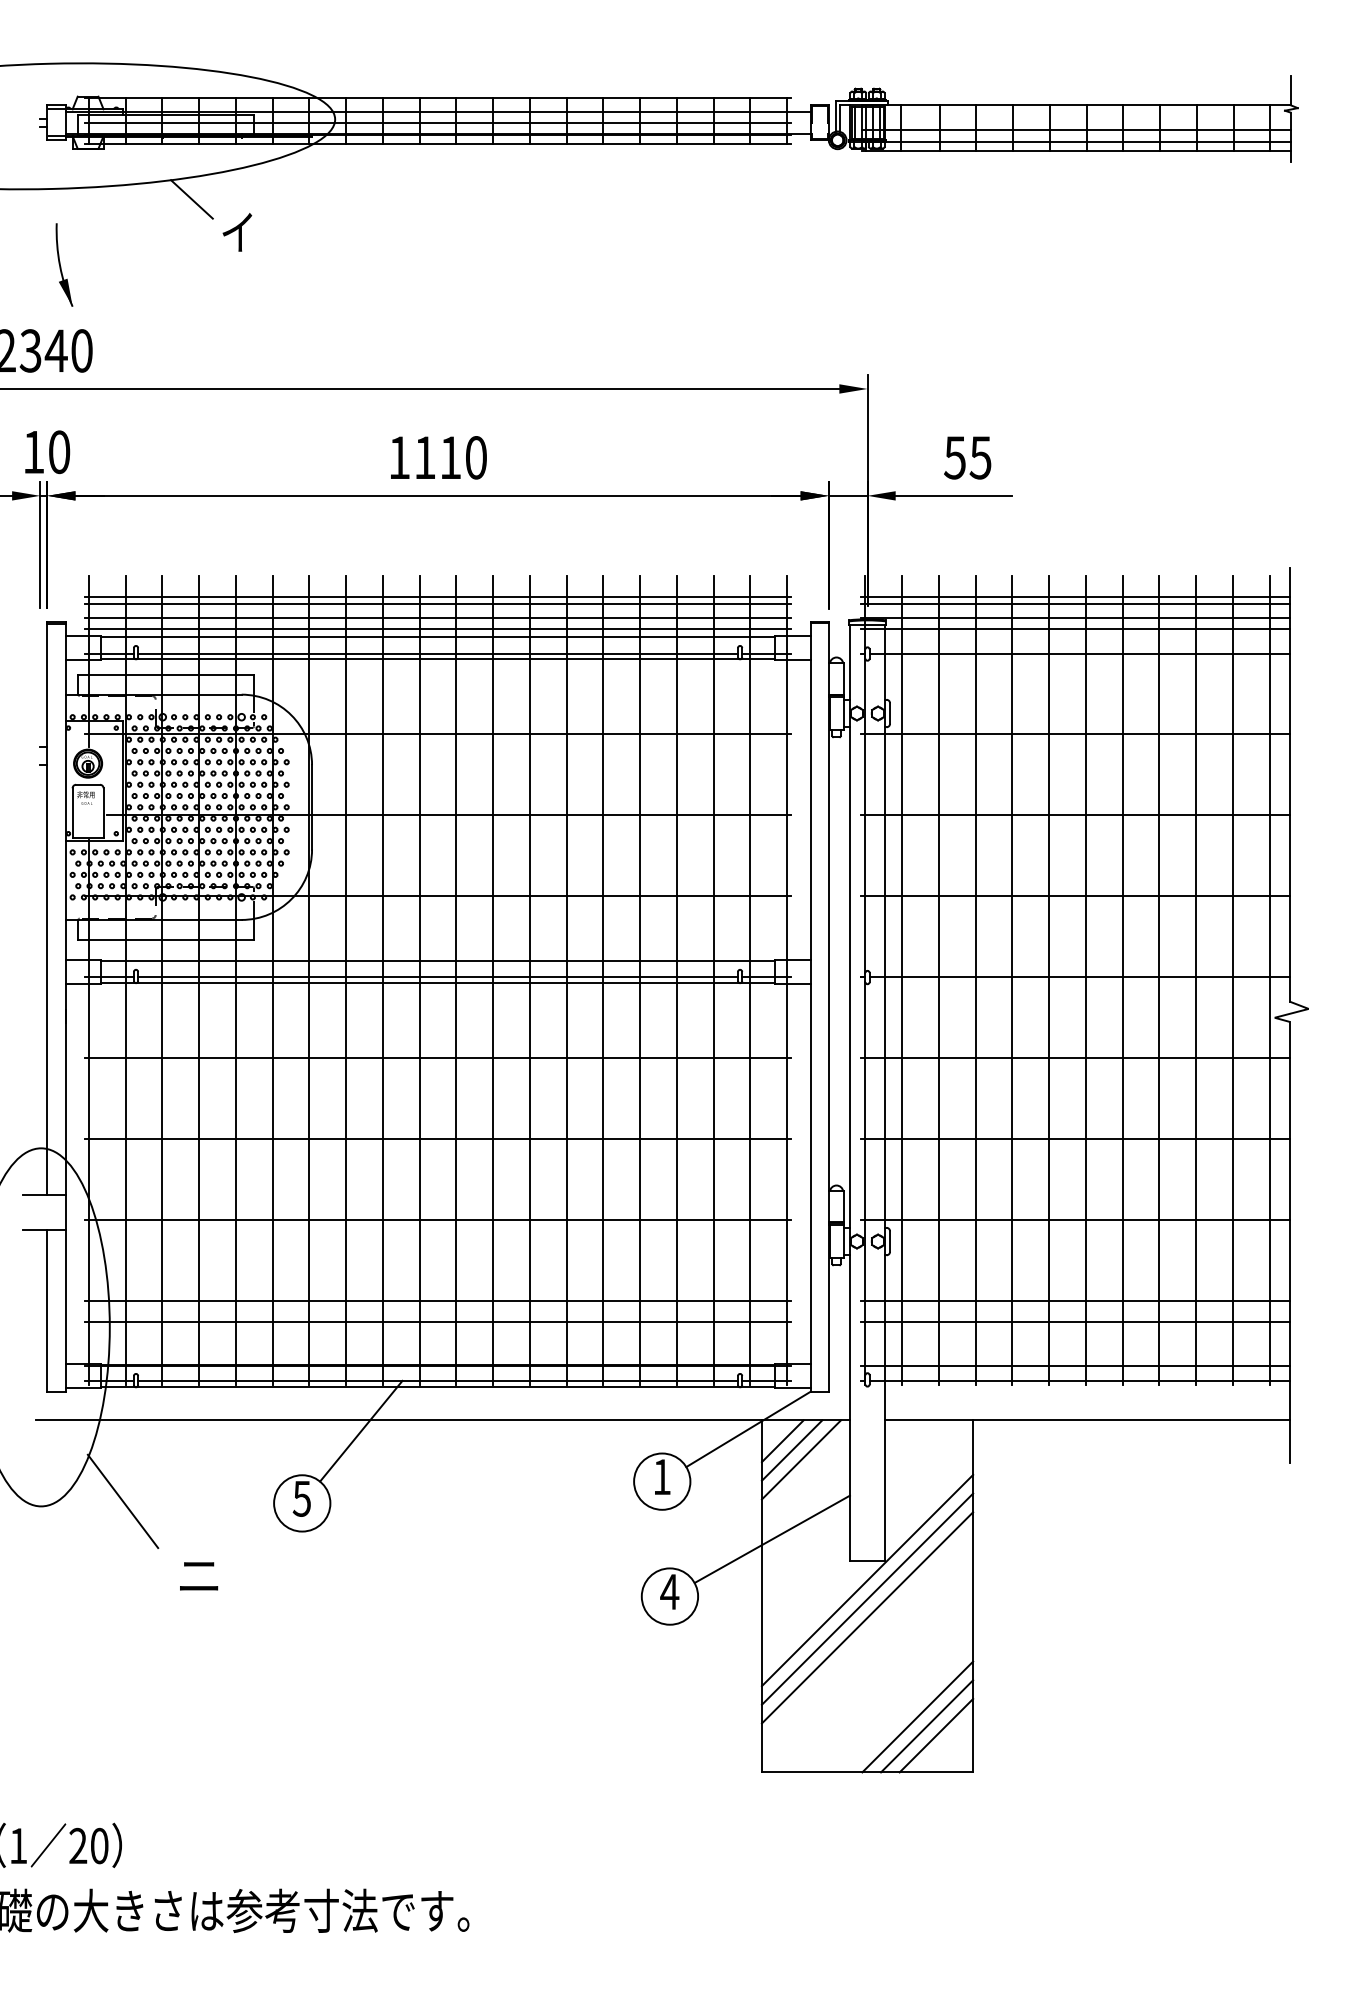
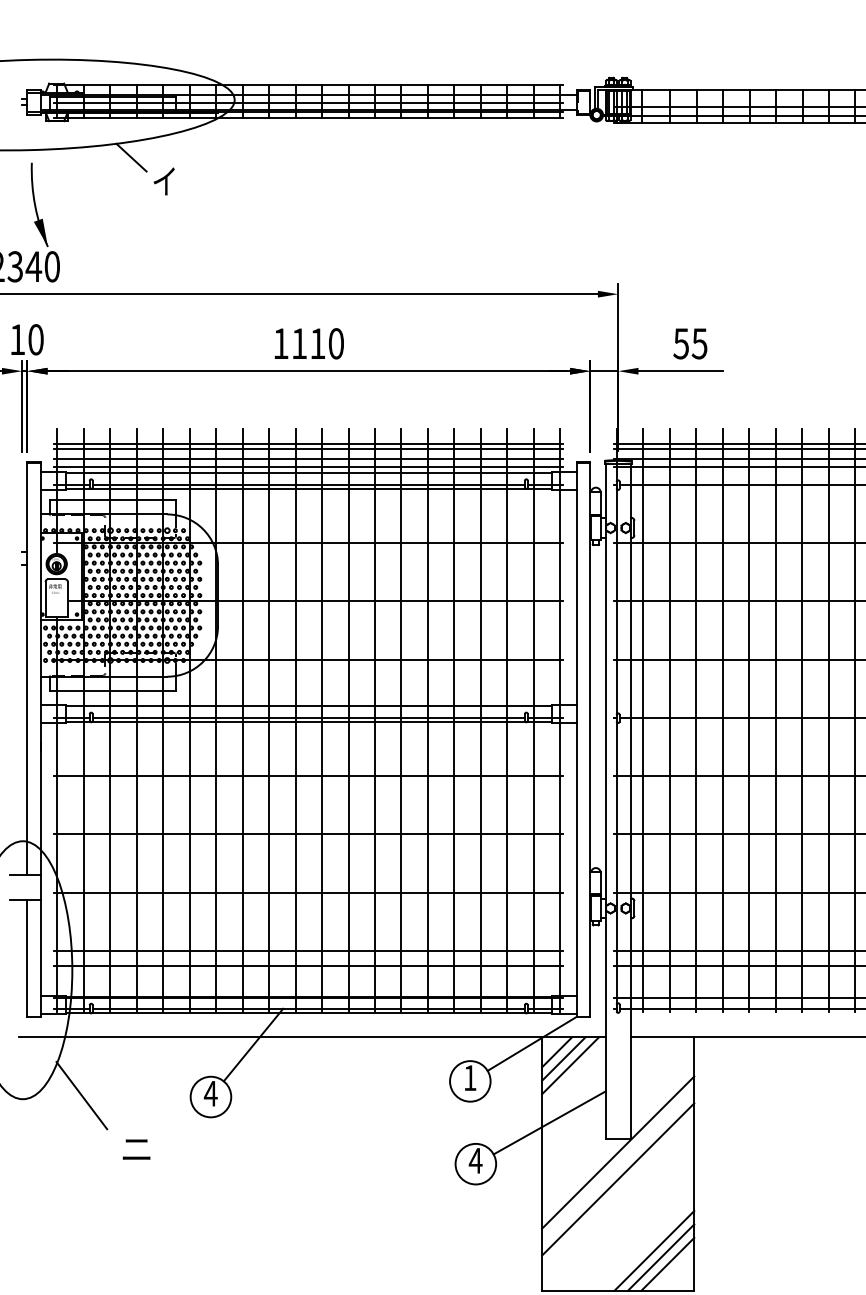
part: (64, 264) -> (39, 204), size x1.4
text: (301, 1498) -> (210, 1093), 5 -> 4
line: (867, 1598) -> (618, 1165), removed

